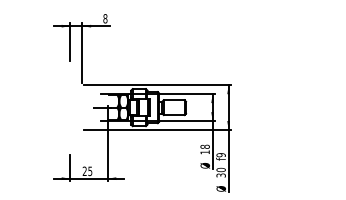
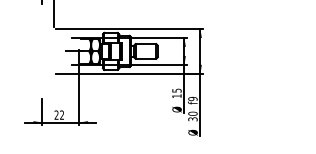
text: (204, 146) -> (176, 90), 18 -> 15
text: (90, 171) -> (62, 115), 25 -> 22

